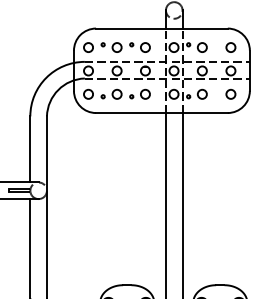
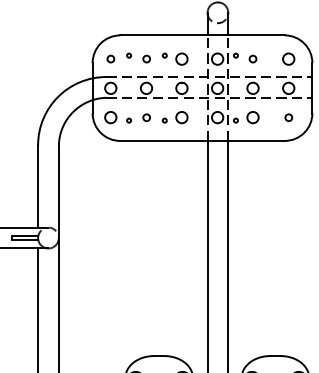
circle: (88, 47) -> (110, 58), size x0.6
circle: (117, 47) -> (146, 58), size x0.6
circle: (201, 47) -> (252, 58), size x0.6
circle: (117, 94) -> (146, 117), size x0.6
circle: (230, 94) -> (288, 117), size x0.6

